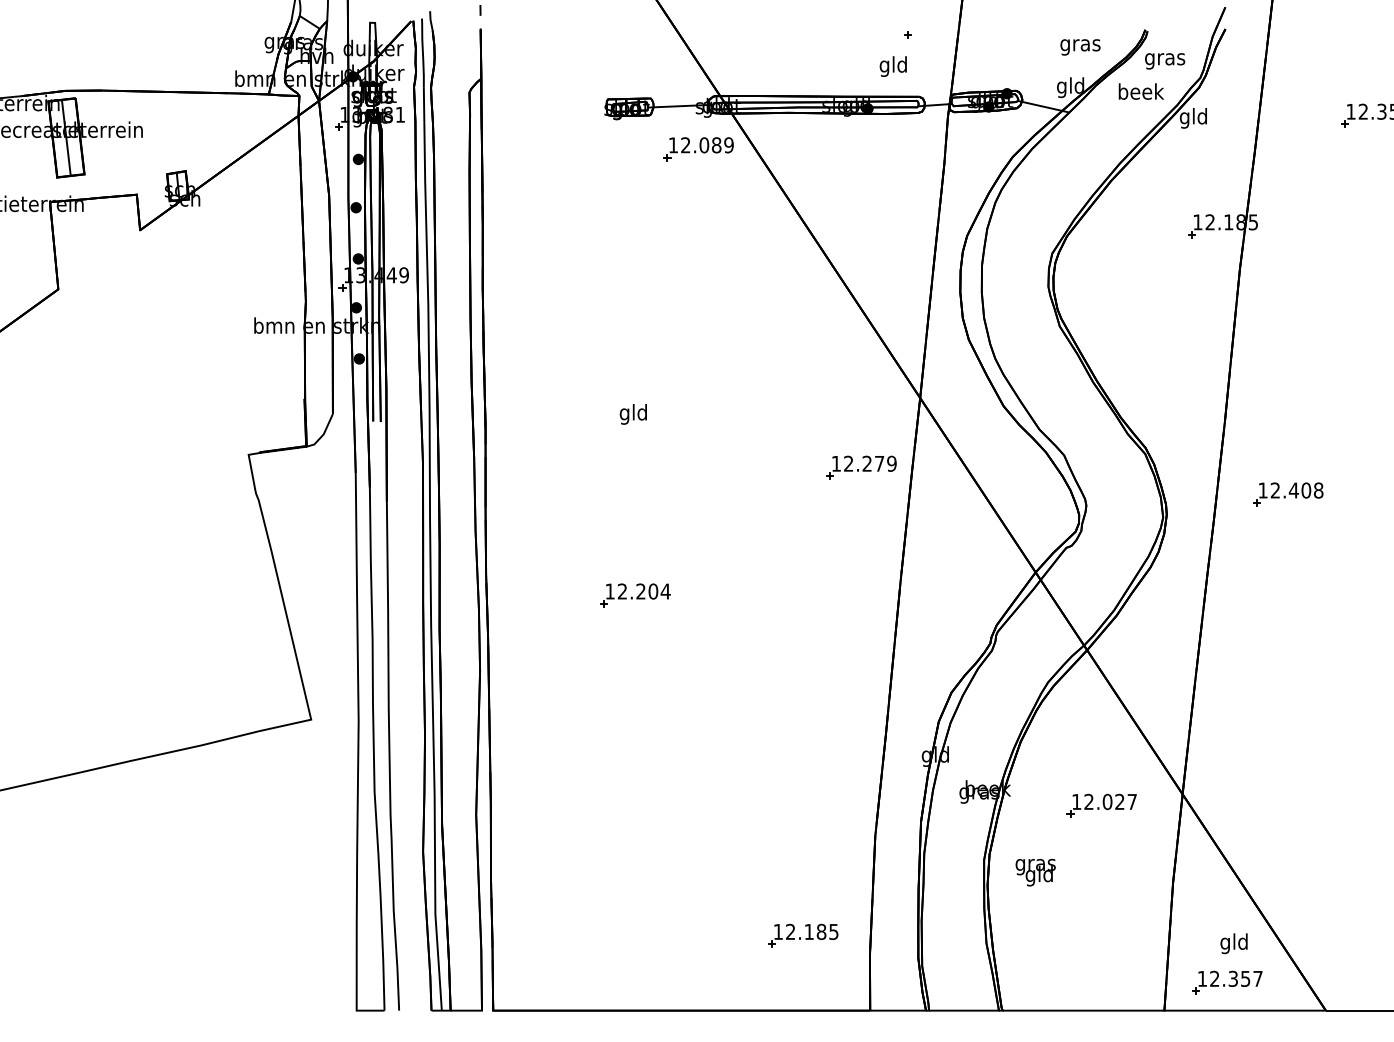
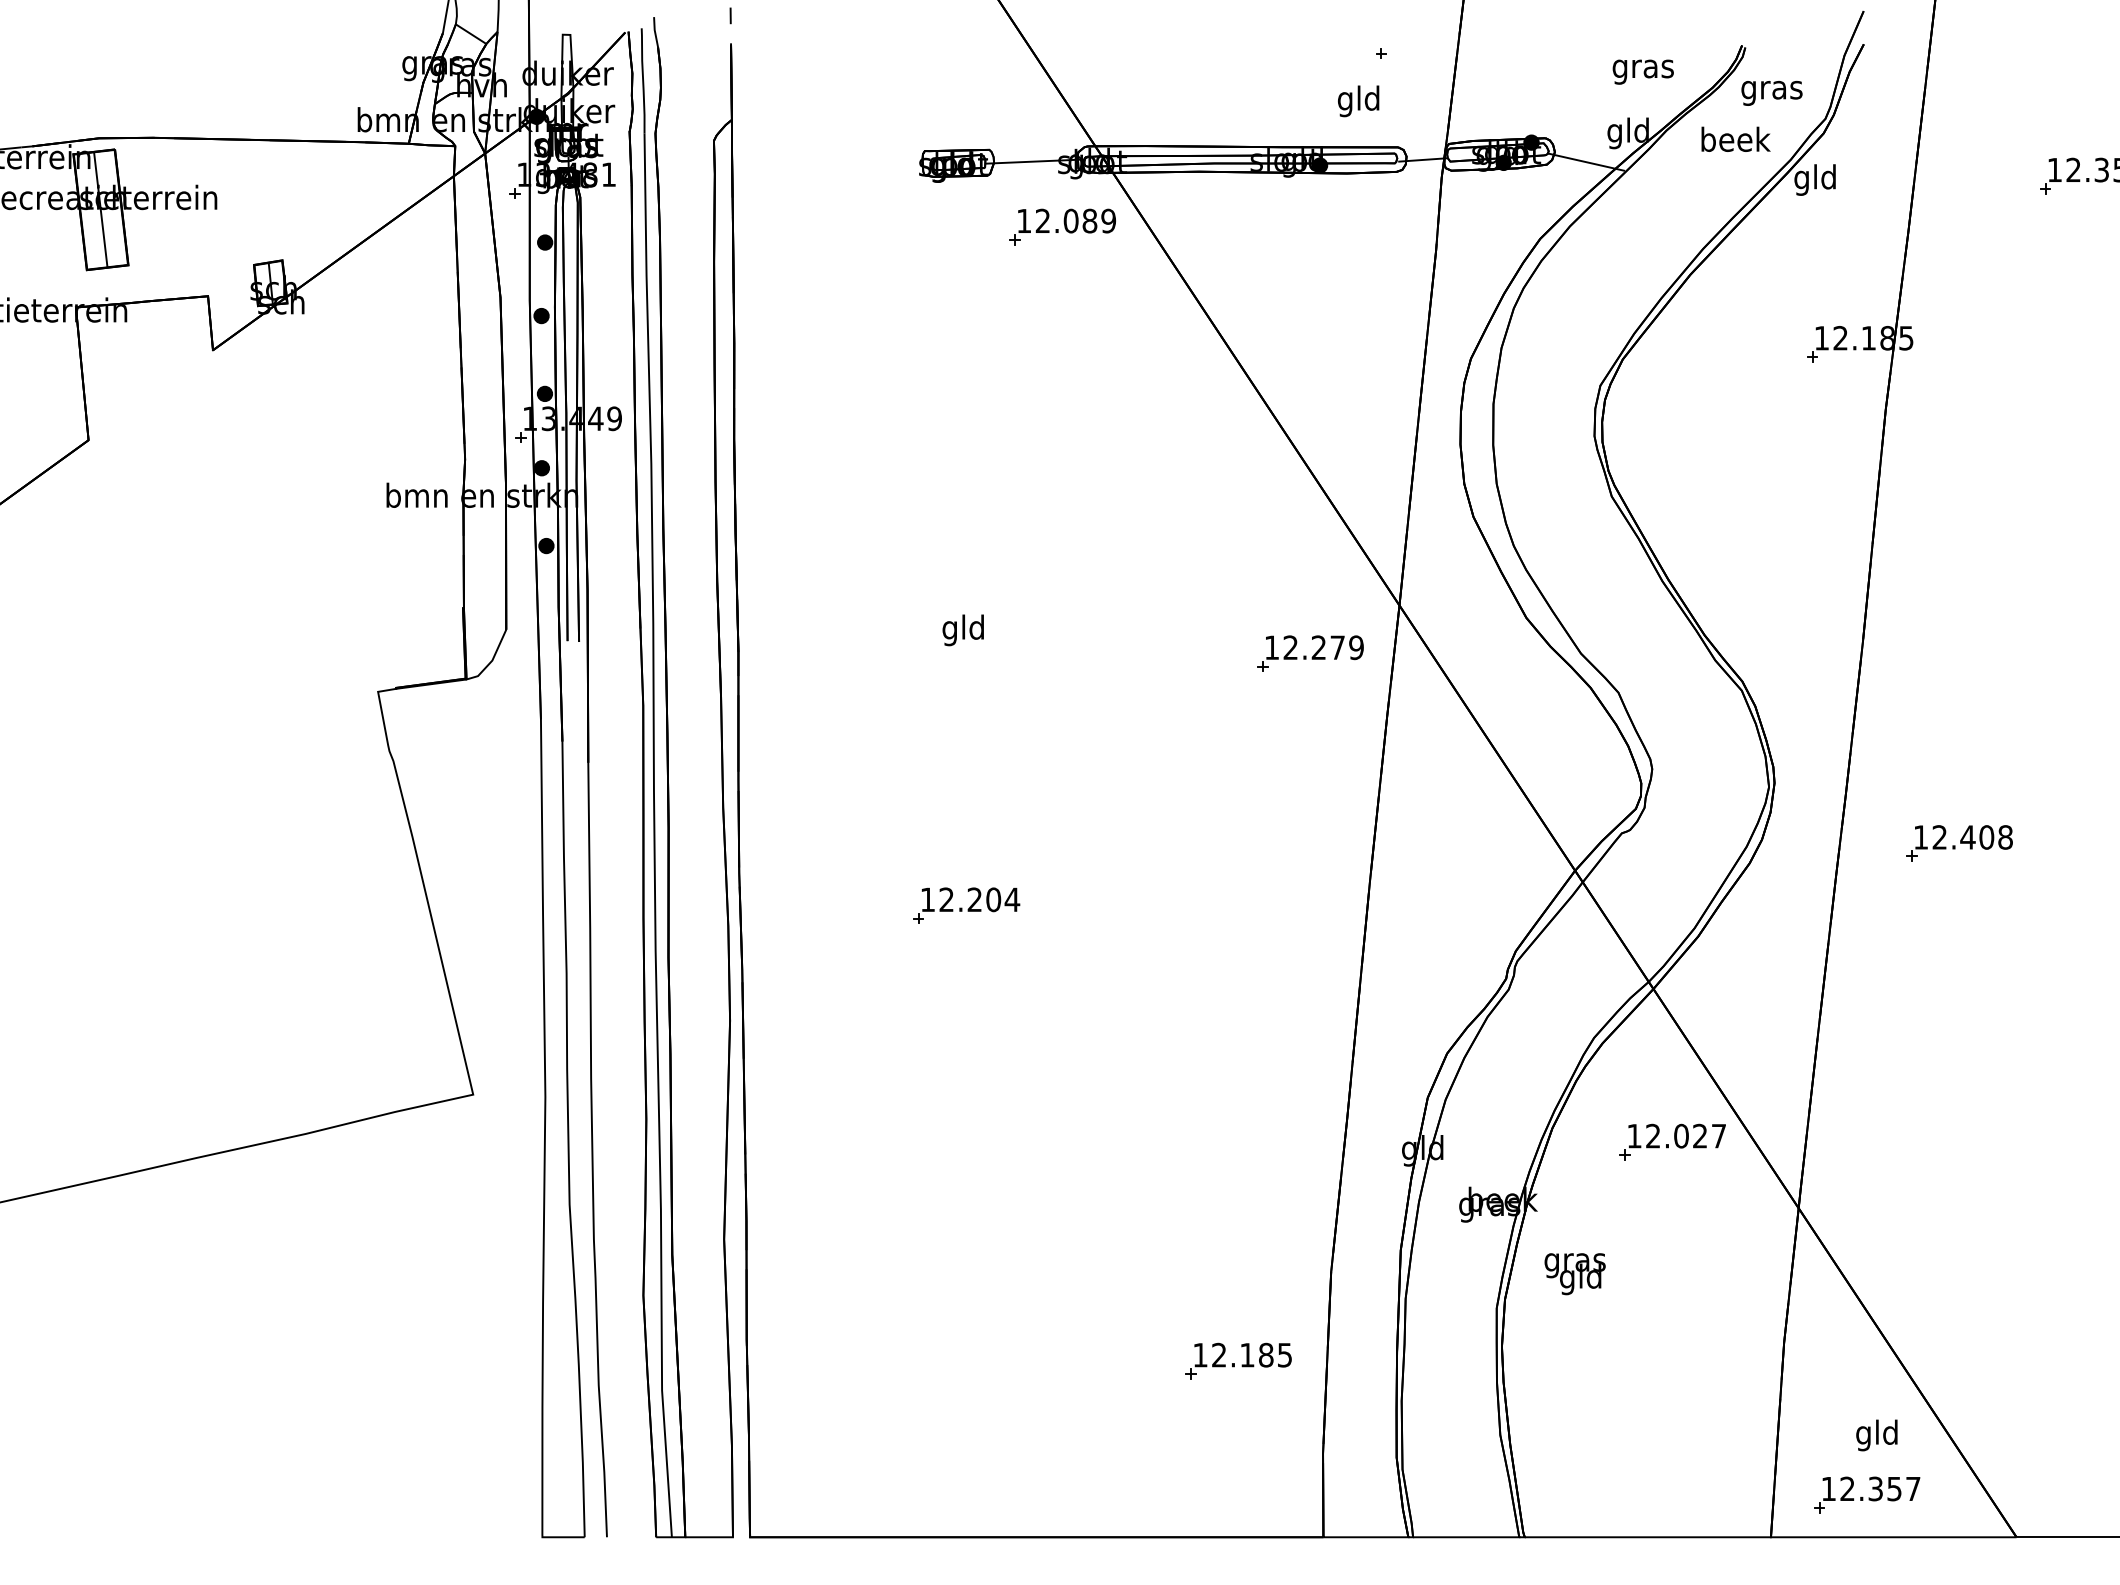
part: (861, 467) -> (1310, 653), moved
part: (1288, 494) -> (1959, 843), moved
part: (1101, 805) -> (1672, 1141), moved
text: (1035, 872) -> (1574, 1273), moved
part: (803, 935) -> (1238, 1360), moved

